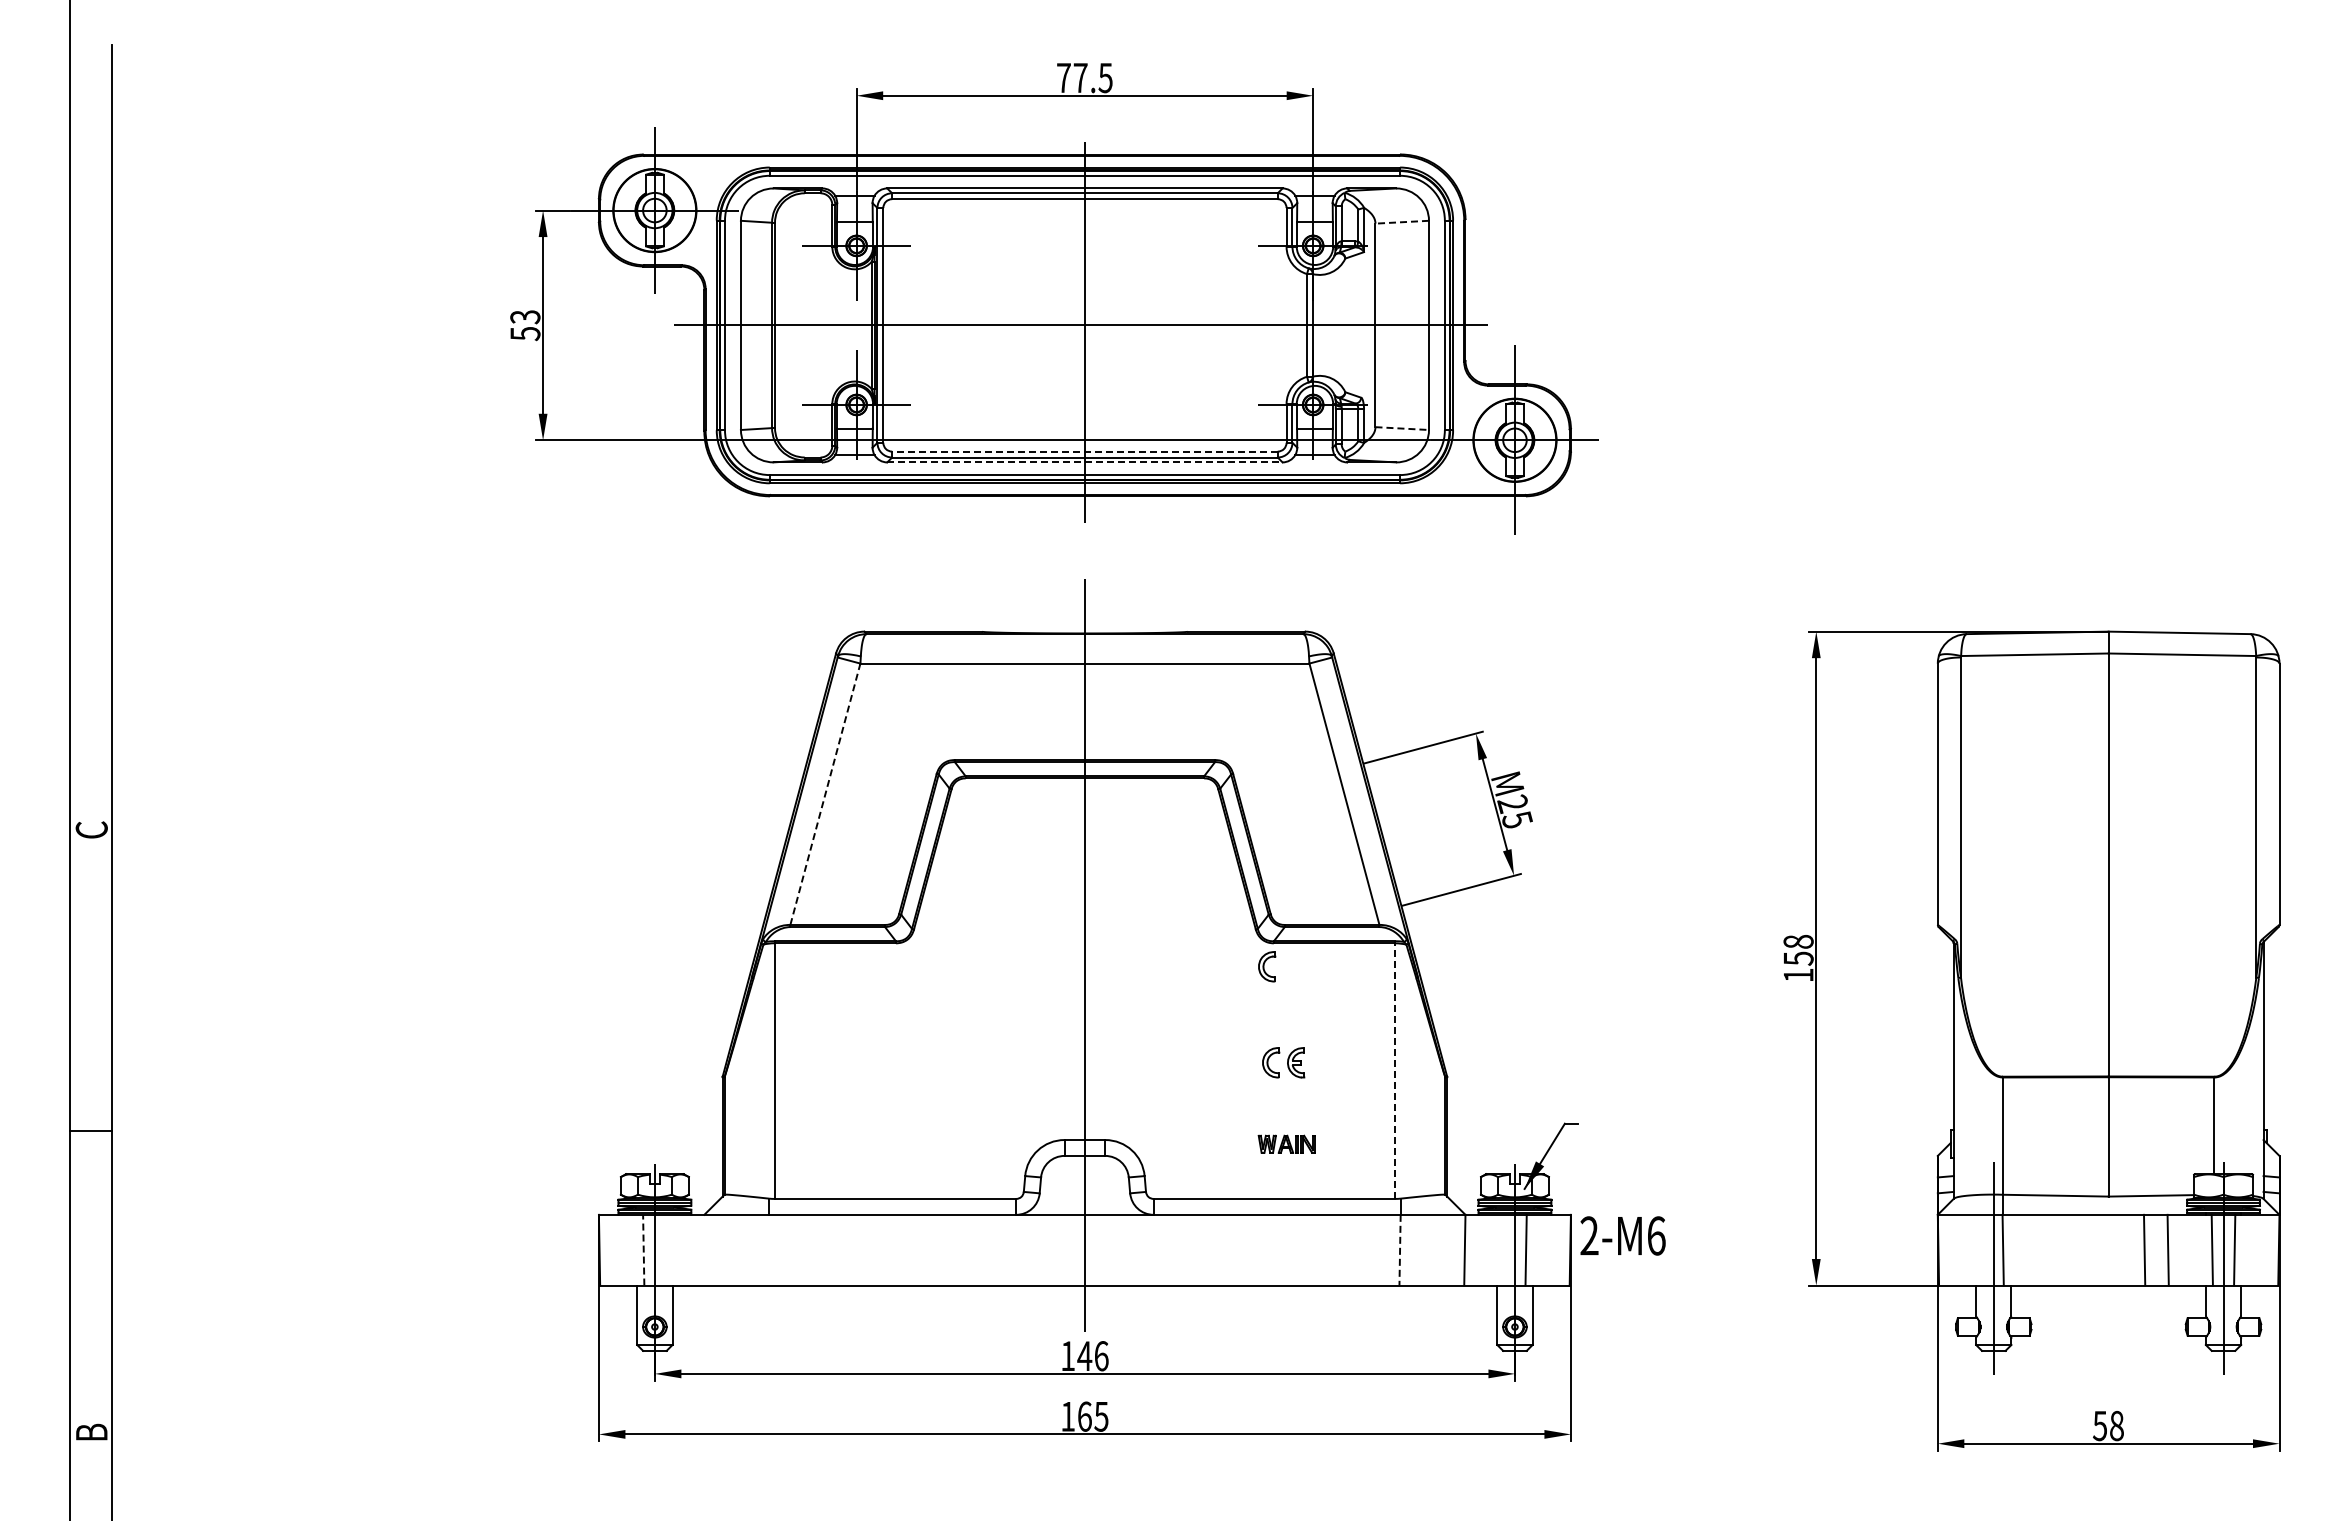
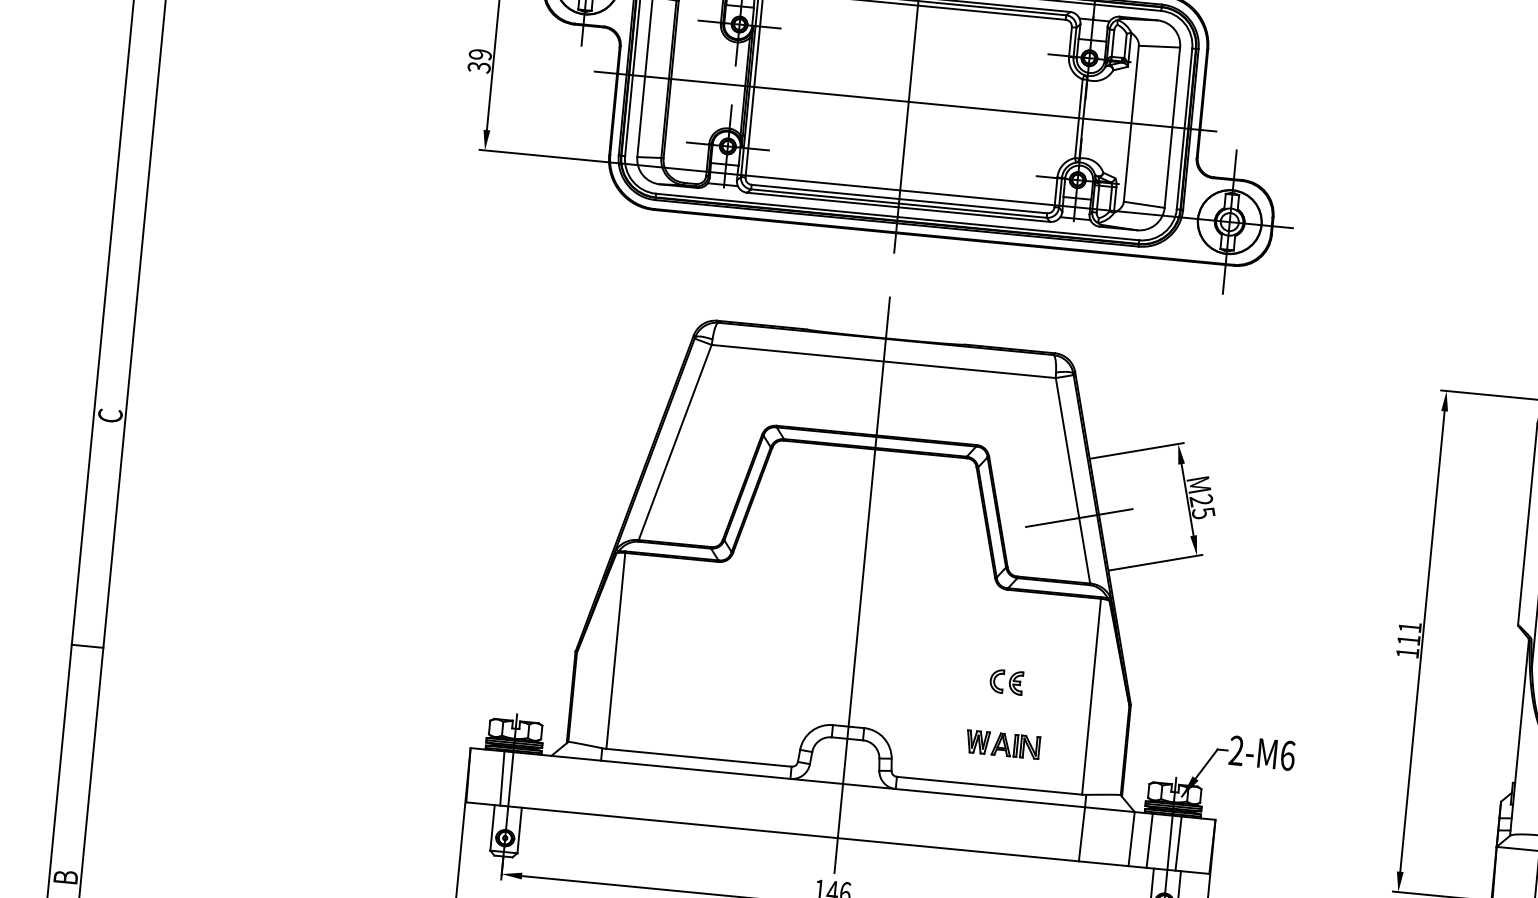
line: (1402, 222) -> (1159, 46), dashed -> solid
text: (525, 325) -> (479, 61), 53 -> 39
line: (1402, 428) -> (1144, 204), dashed -> solid
line: (1084, 451) -> (899, 198), dashed -> solid
line: (1084, 462) -> (898, 207), dashed -> solid
line: (825, 793) -> (675, 441), dashed -> solid
line: (1357, 841) -> (1079, 517), added
text: (1798, 950) -> (1409, 634), 158 -> 111
part: (1267, 966) -> (1001, 607), removed
line: (1395, 1070) -> (1091, 696), dashed -> solid
part: (1286, 1144) -> (1002, 744), size x1.67
text: (1622, 1235) -> (1261, 752), moved
line: (643, 1249) -> (502, 777), dashed -> solid
line: (1488, 1249) -> (1149, 840), added
line: (1400, 1250) -> (1082, 834), dashed -> solid

